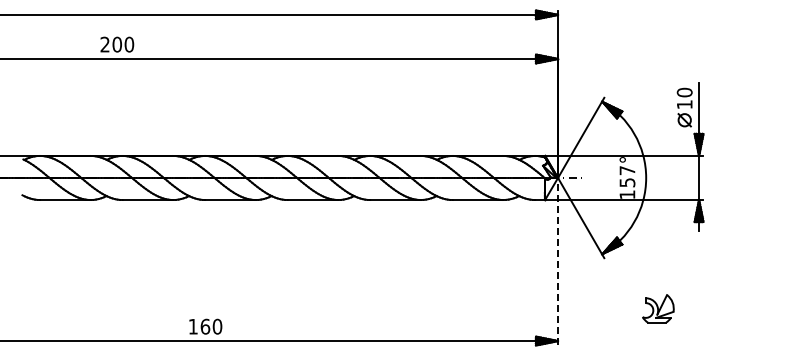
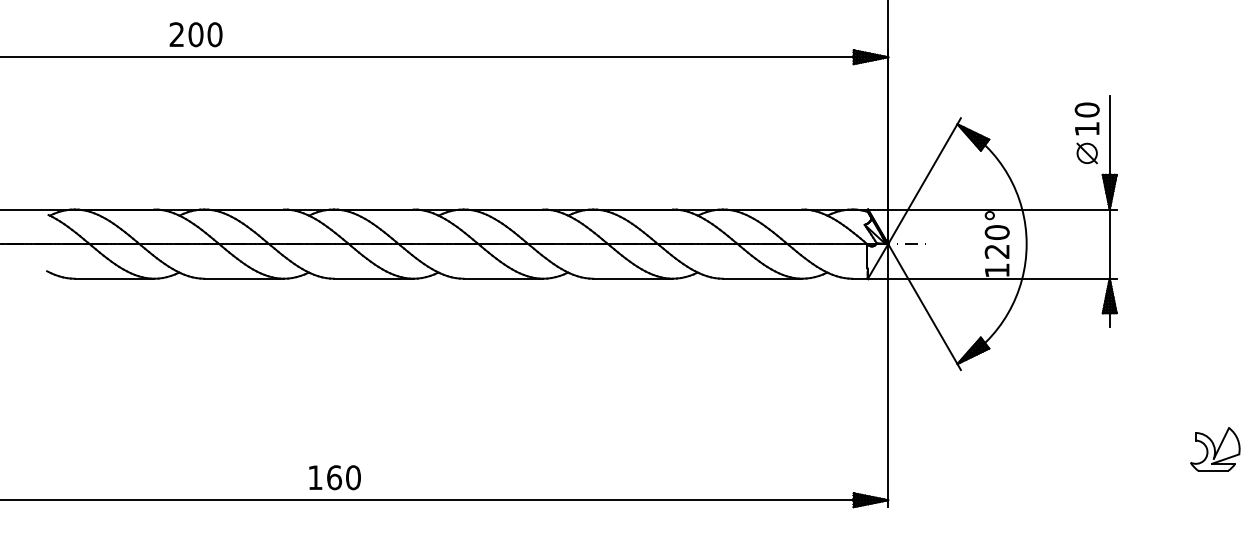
text: (627, 176) -> (997, 241), 157° -> 120°
line: (558, 261) -> (888, 375), dashed -> solid
part: (658, 308) -> (1215, 449), moved

